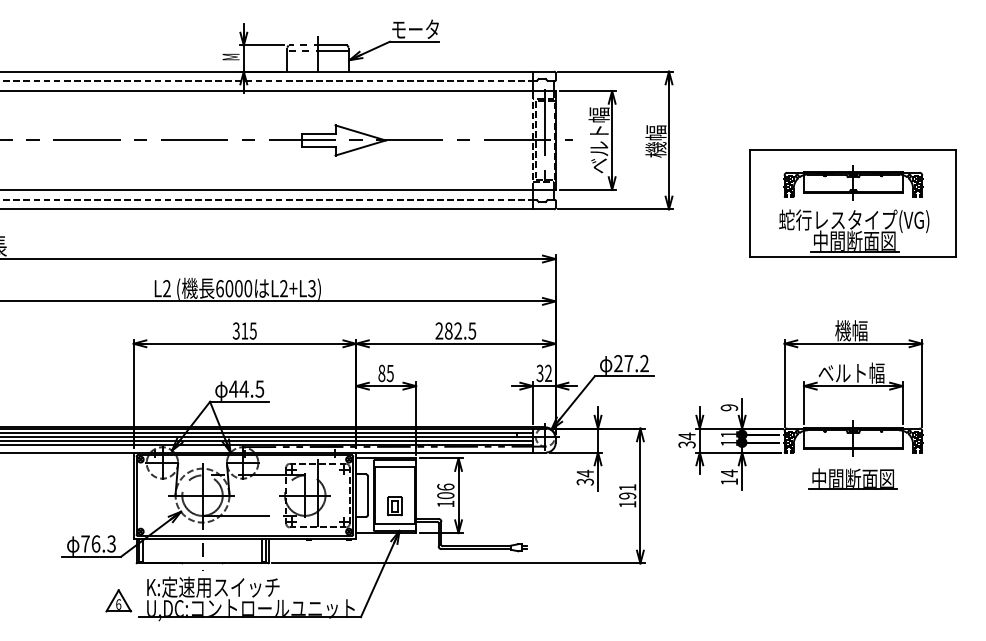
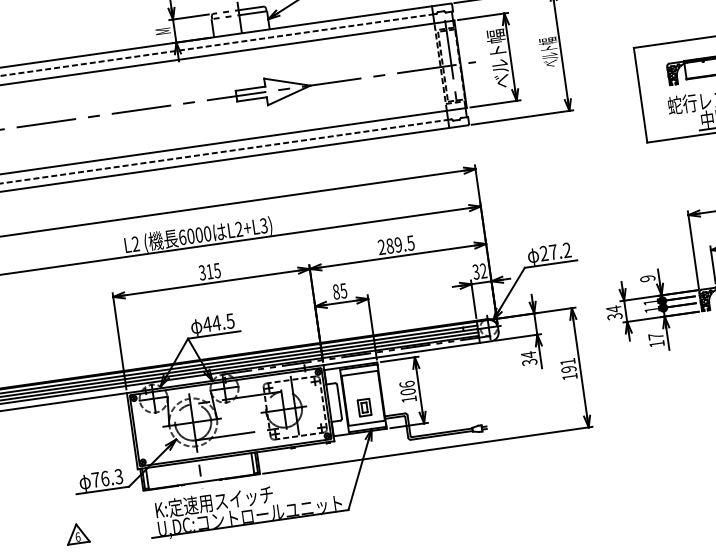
text: (655, 140) -> (548, 51), 機幅 -> ベルト幅
text: (458, 330) -> (398, 244), 282.5 -> 289.5
text: (729, 473) -> (656, 336), 14 -> 17
part: (118, 600) -> (77, 533), moved

